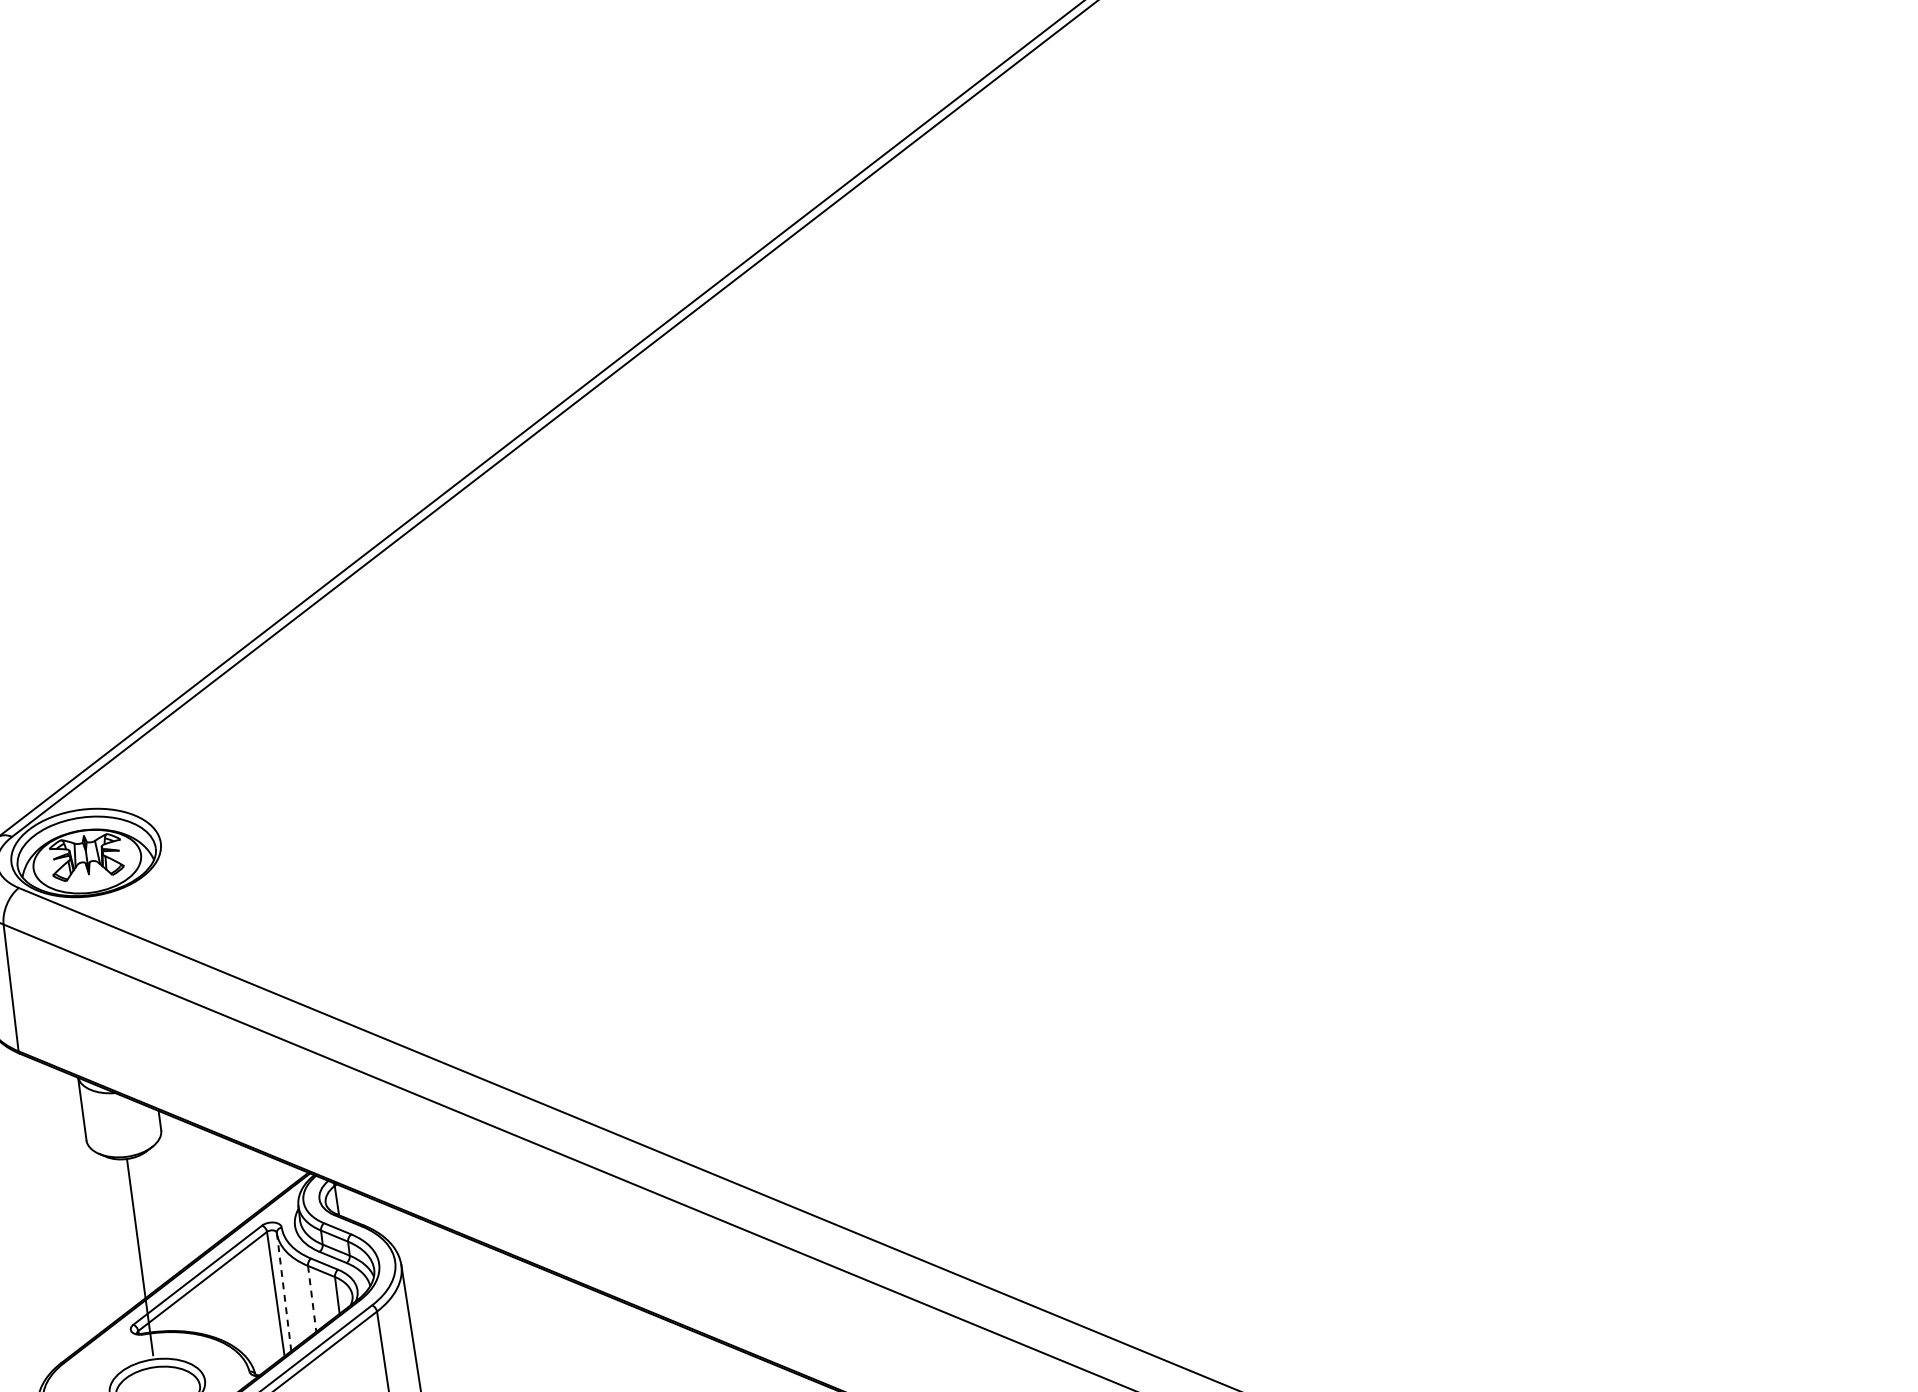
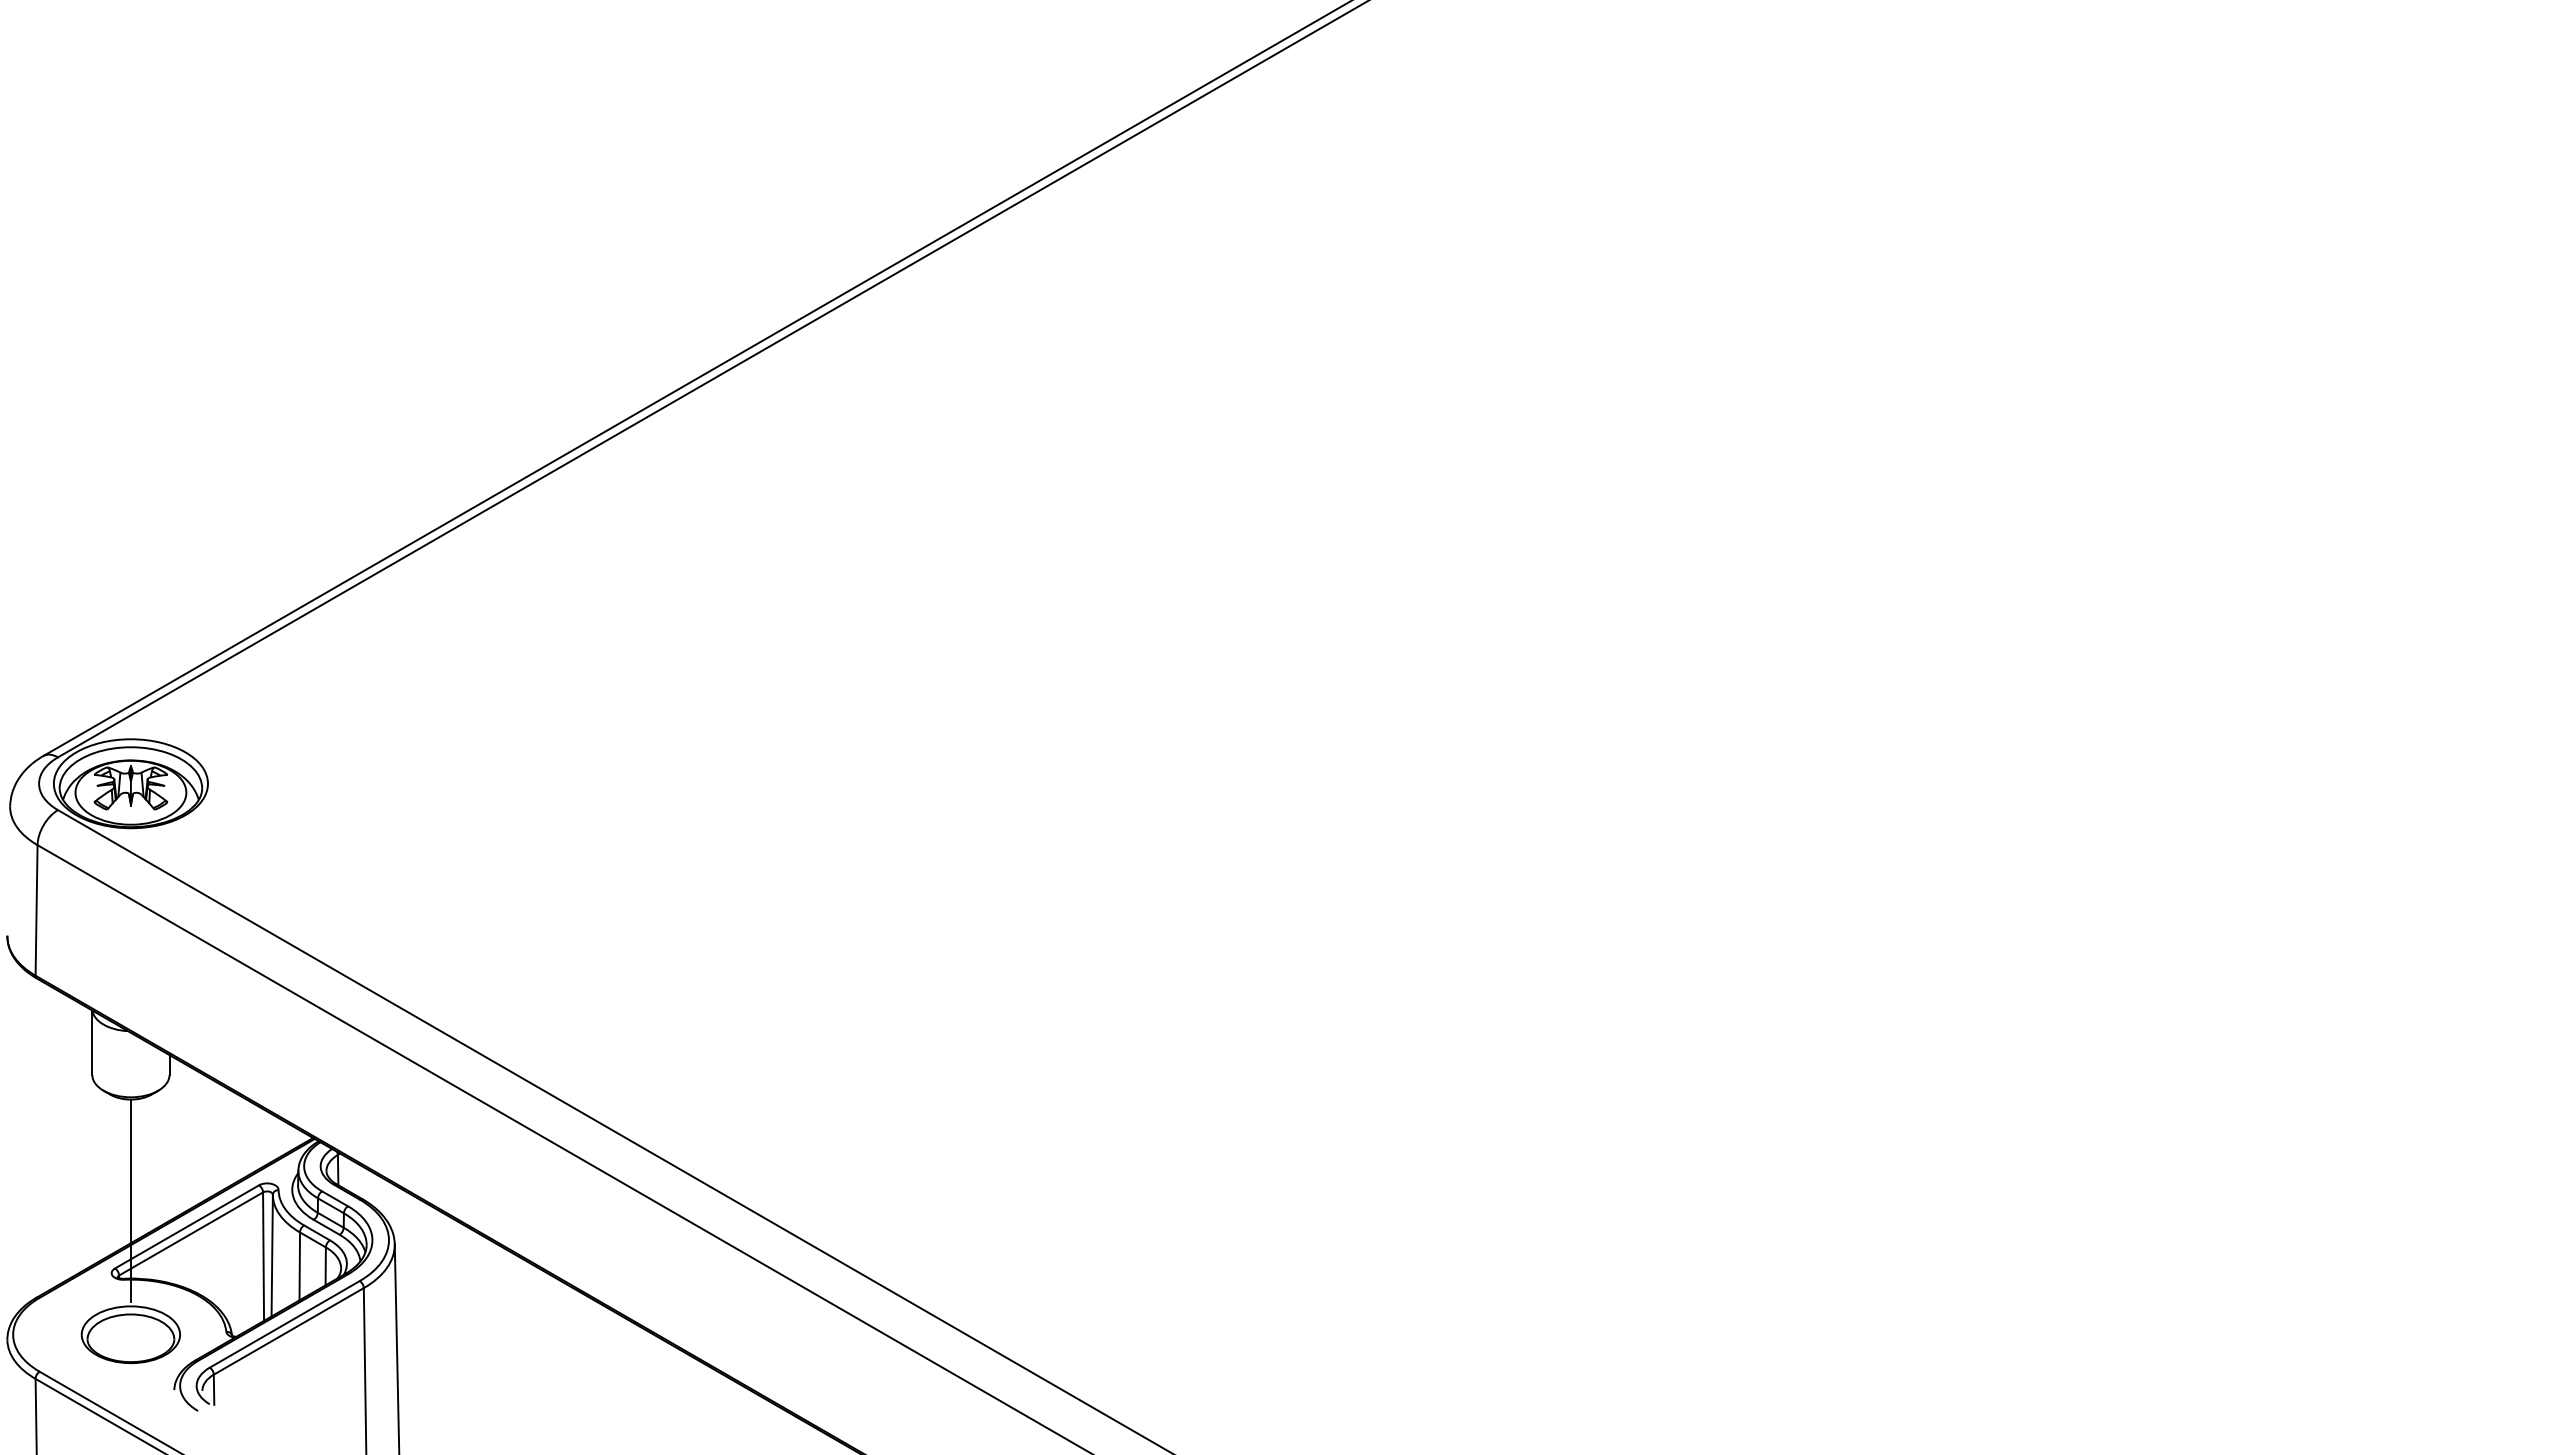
line: (284, 1291) -> (272, 1255), dashed -> solid
line: (311, 1298) -> (299, 1266), dashed -> solid

